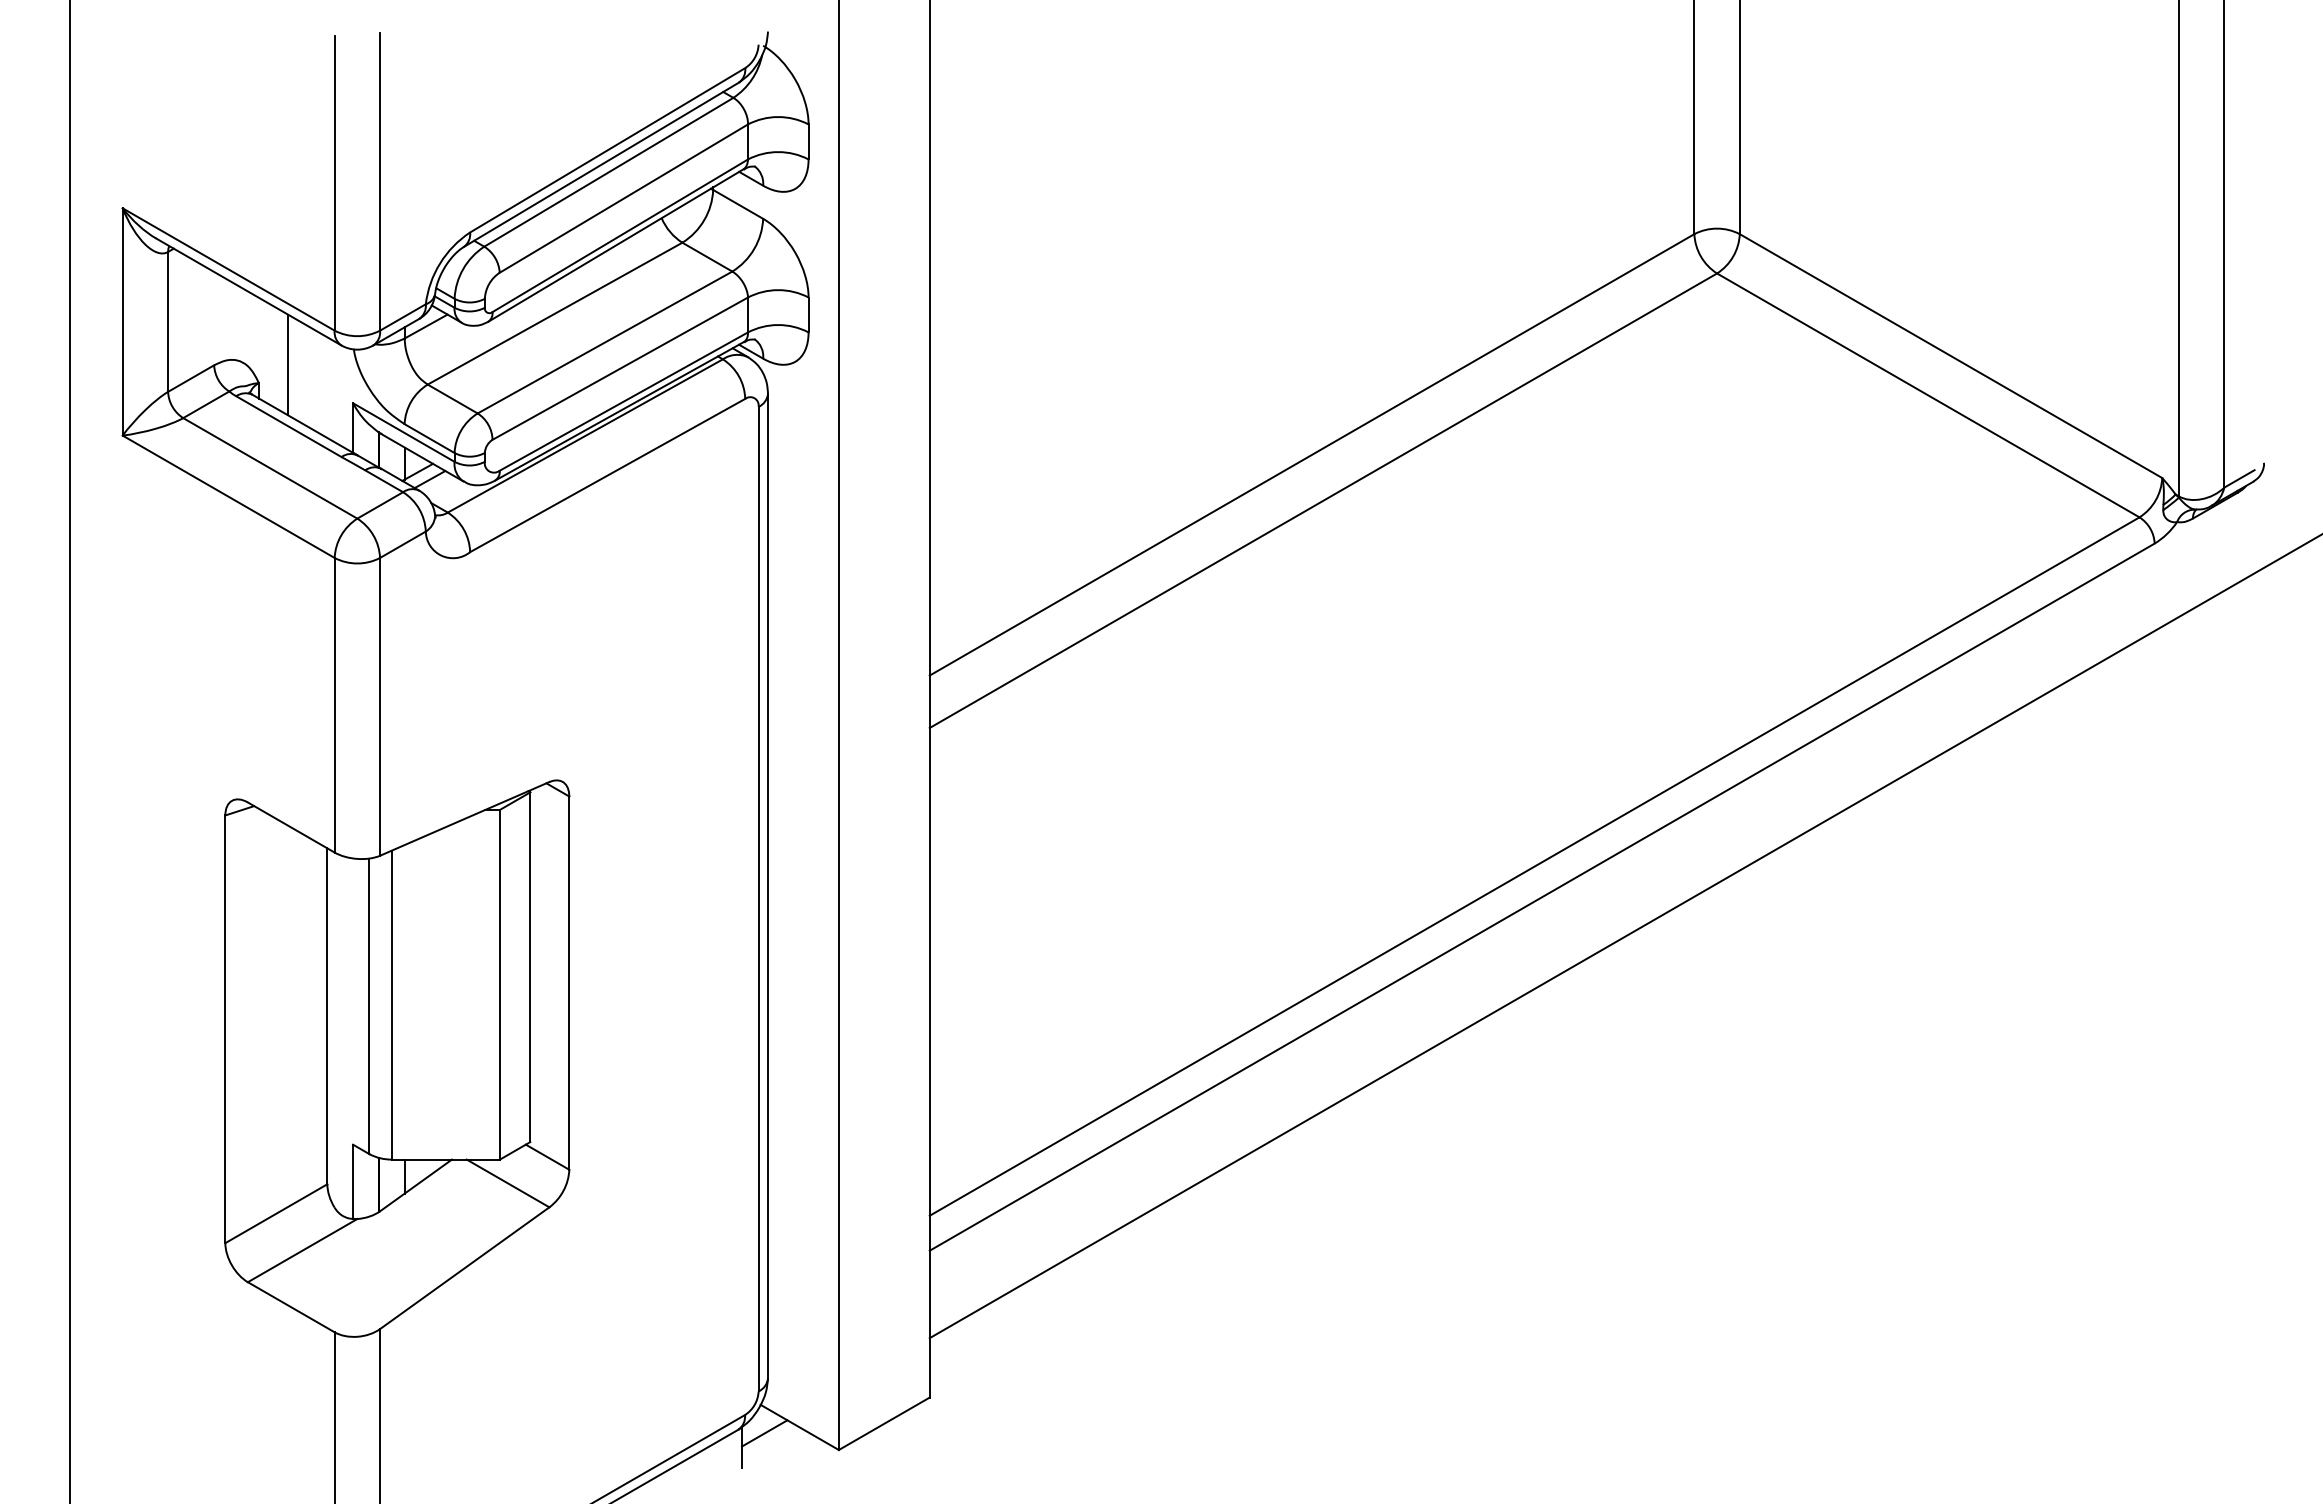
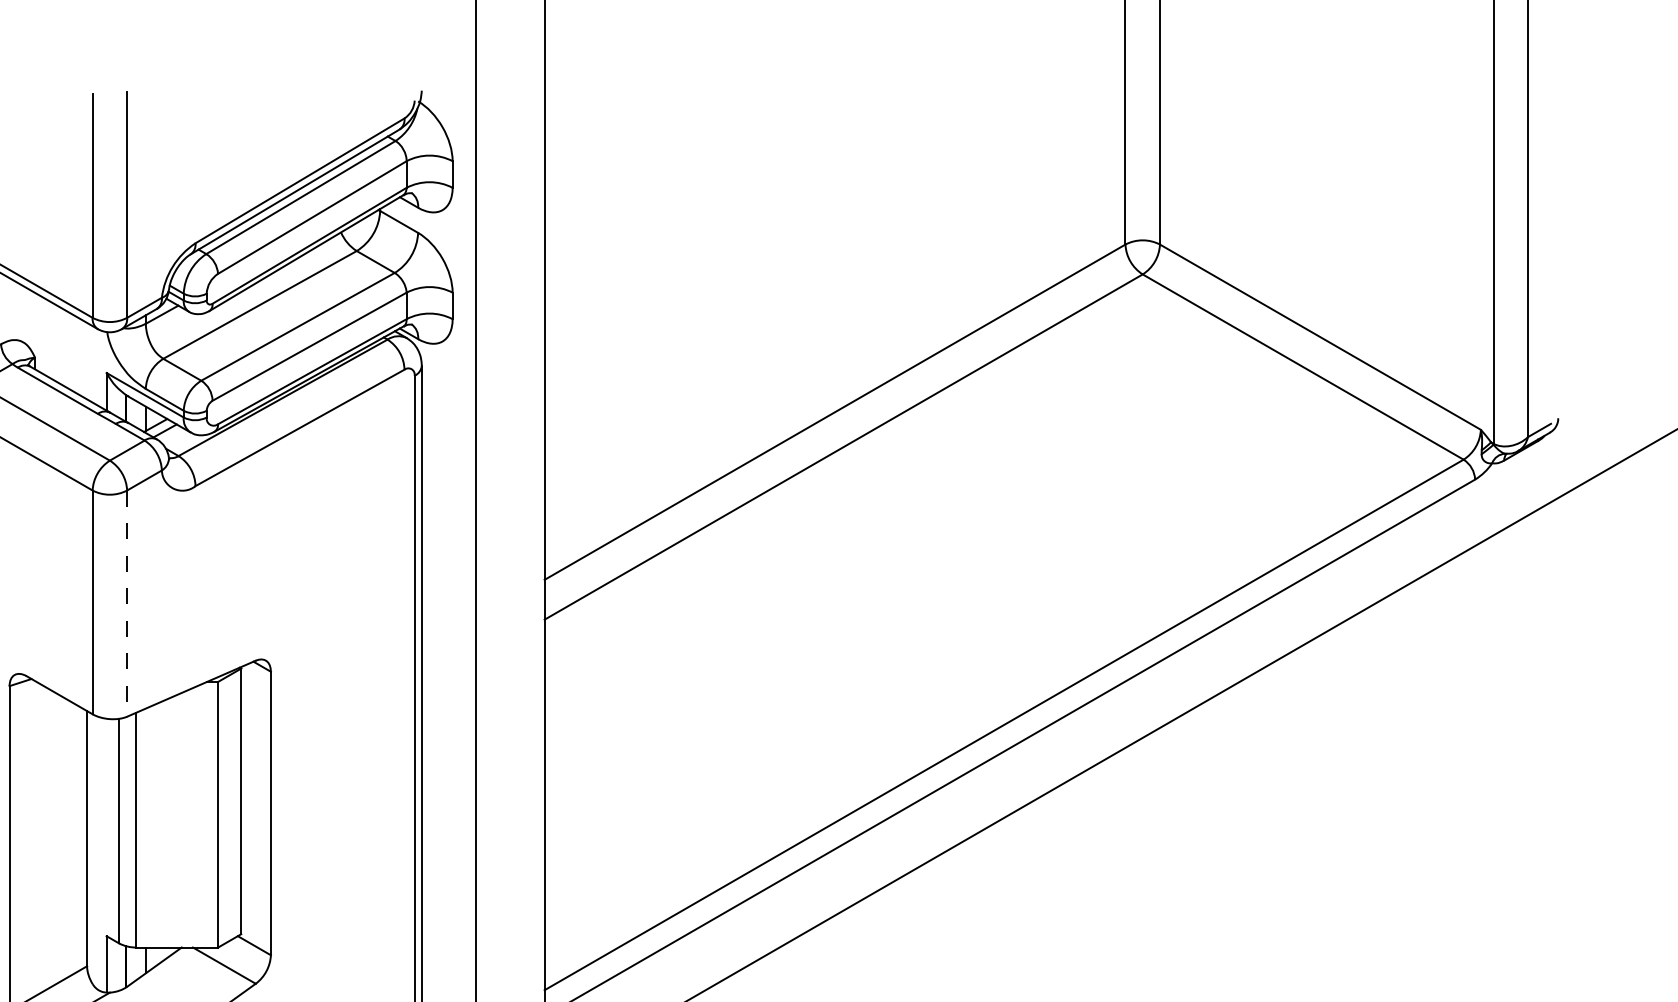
line: (288, 364) -> (57, 343), removed
line: (380, 706) -> (127, 603), solid -> dashed

